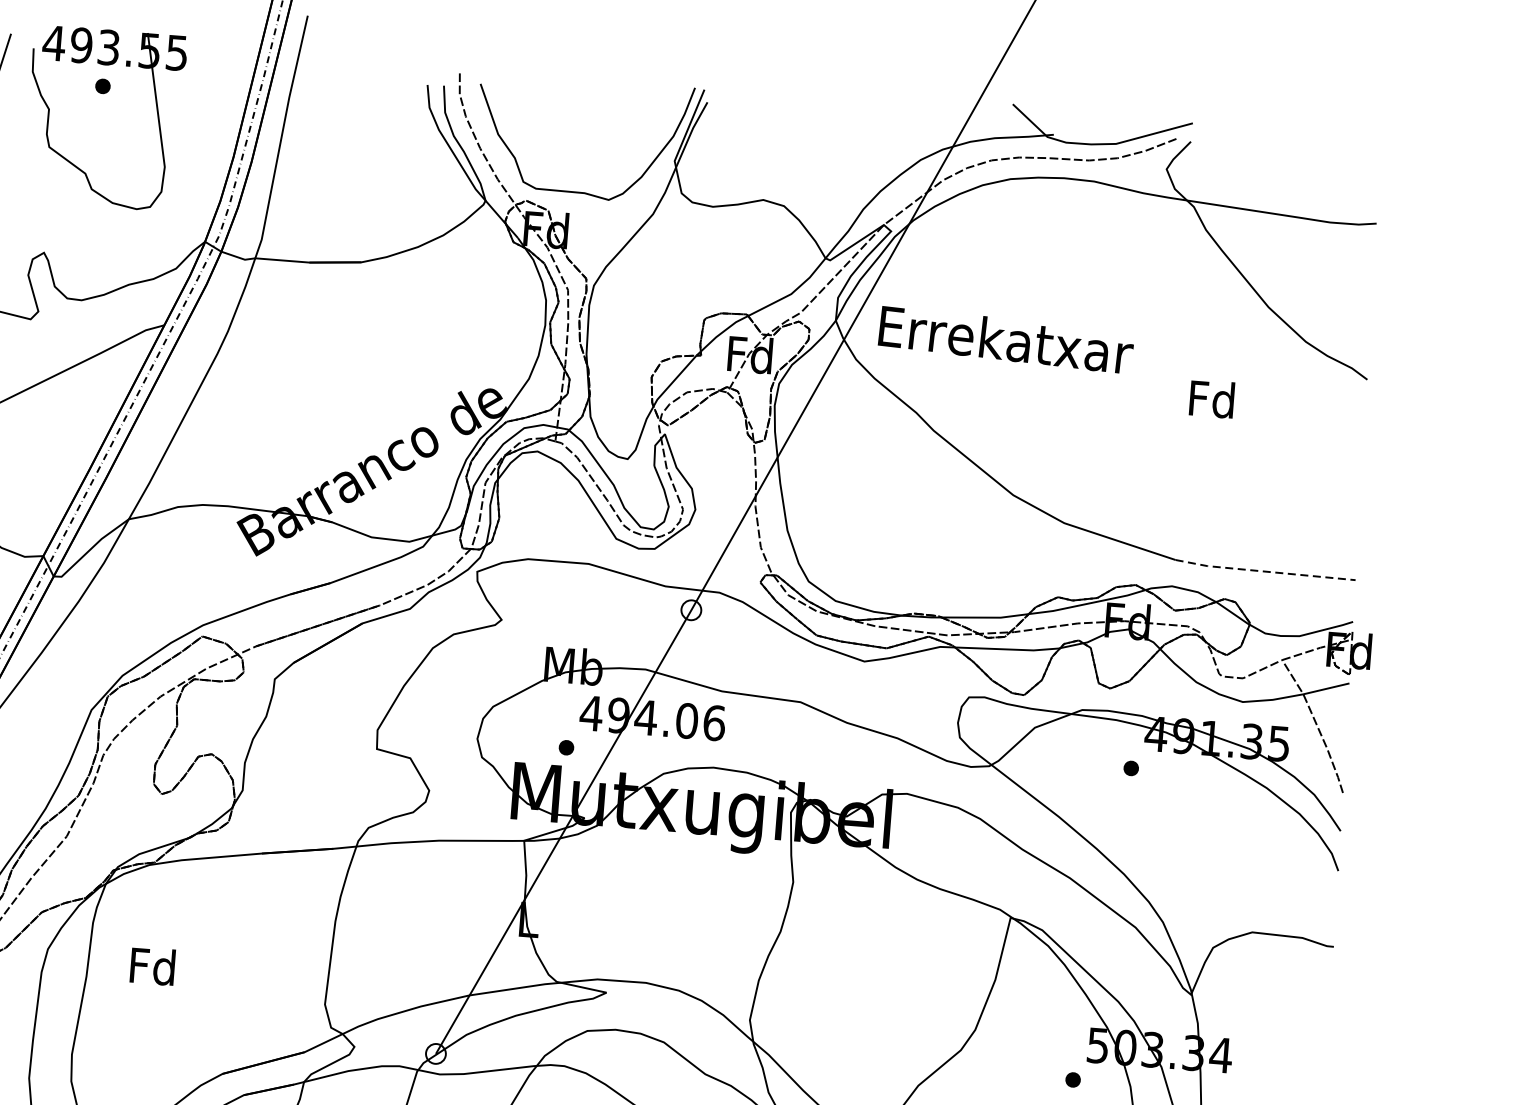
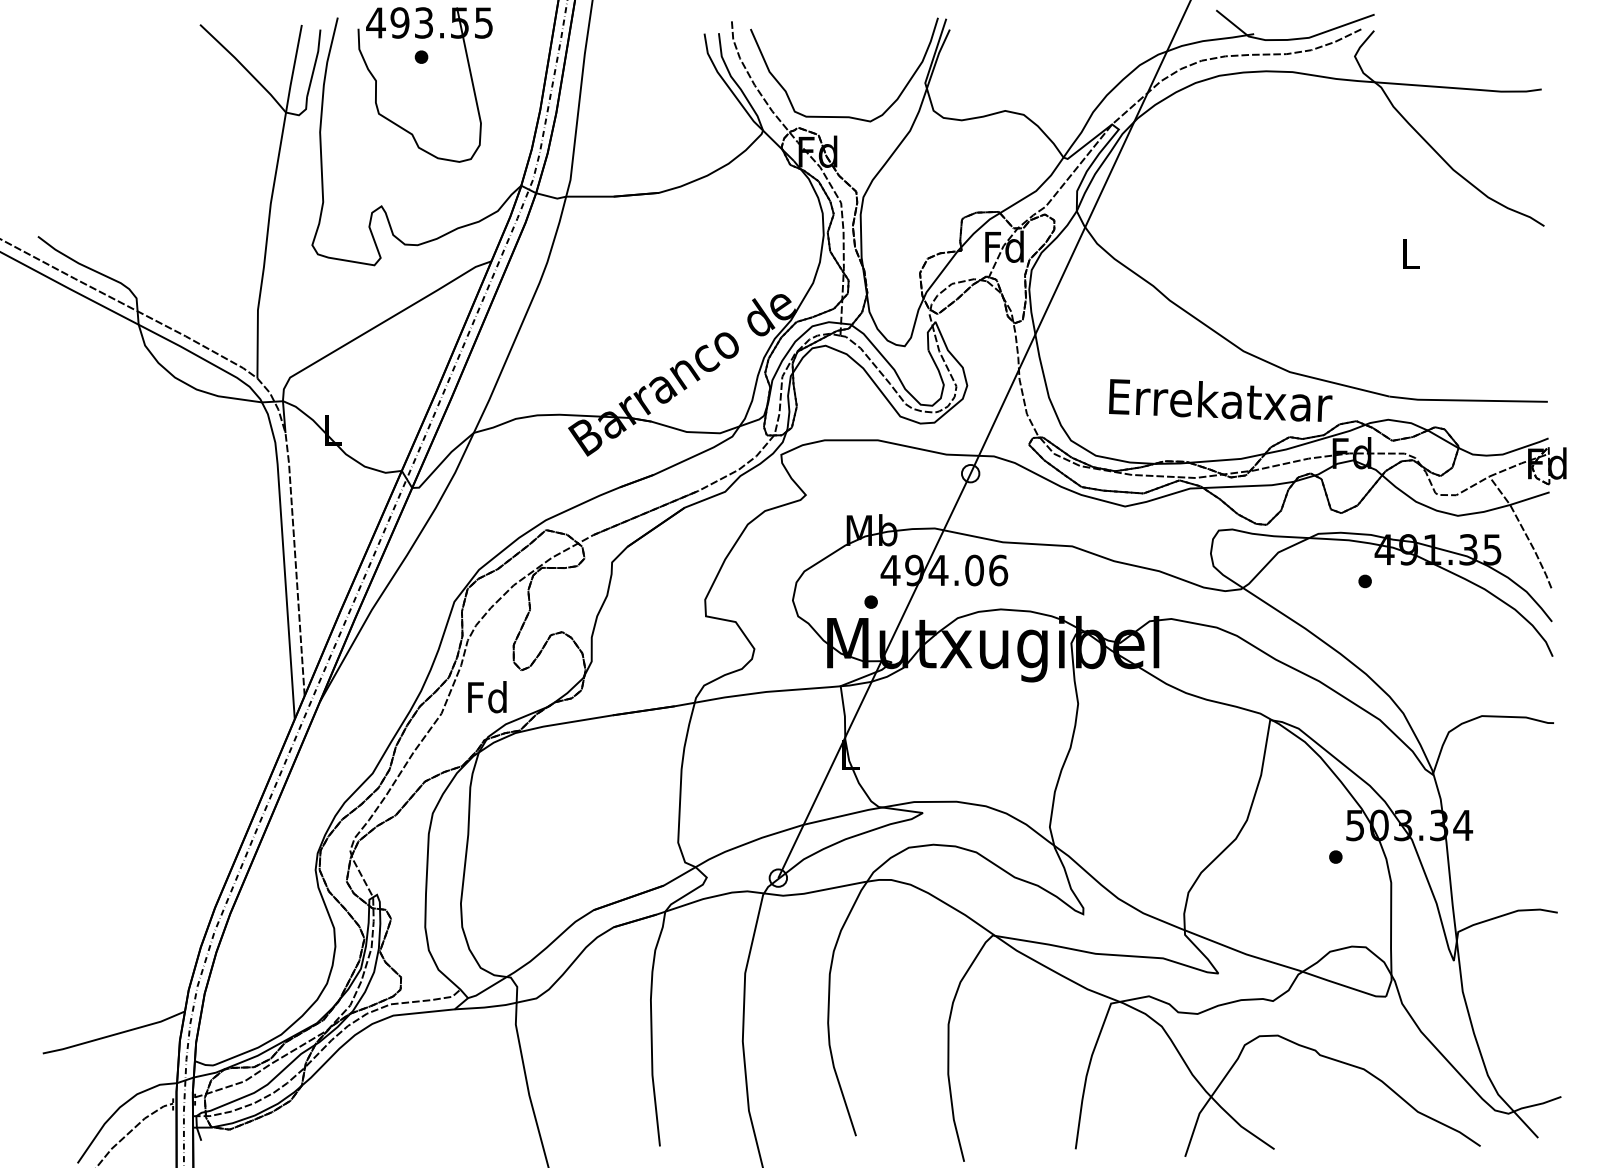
text: (1005, 340) -> (1220, 400), moved
text: (1212, 398) -> (1410, 253), Fd -> L
line: (1265, 571) -> (1468, 400), dashed -> solid
text: (152, 966) -> (487, 697), moved

